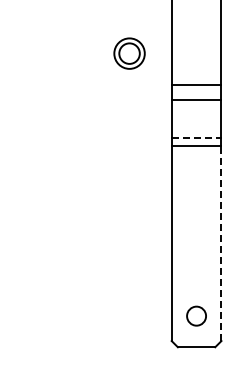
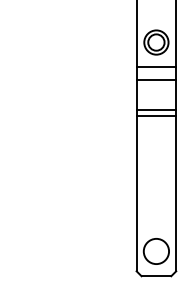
part: (129, 53) -> (156, 42), moved
line: (196, 138) -> (156, 110), dashed -> solid
line: (221, 243) -> (176, 193), dashed -> solid
circle: (196, 316) -> (156, 251), size x1.67

